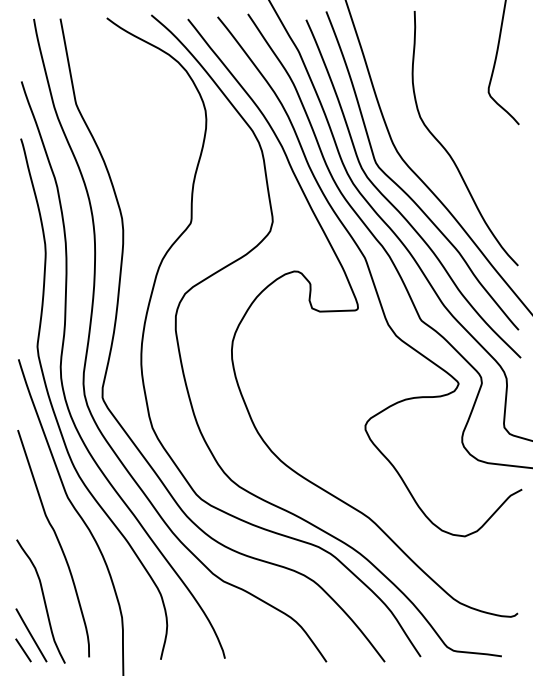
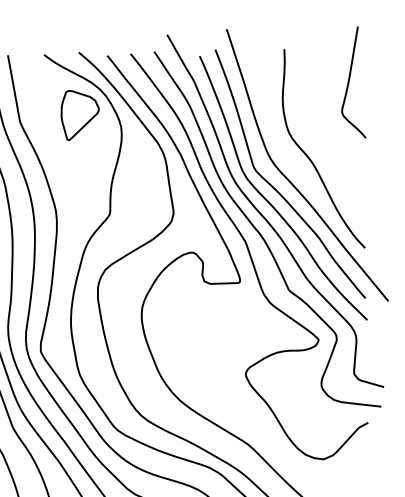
part: (152, 95) -> (79, 115), added

